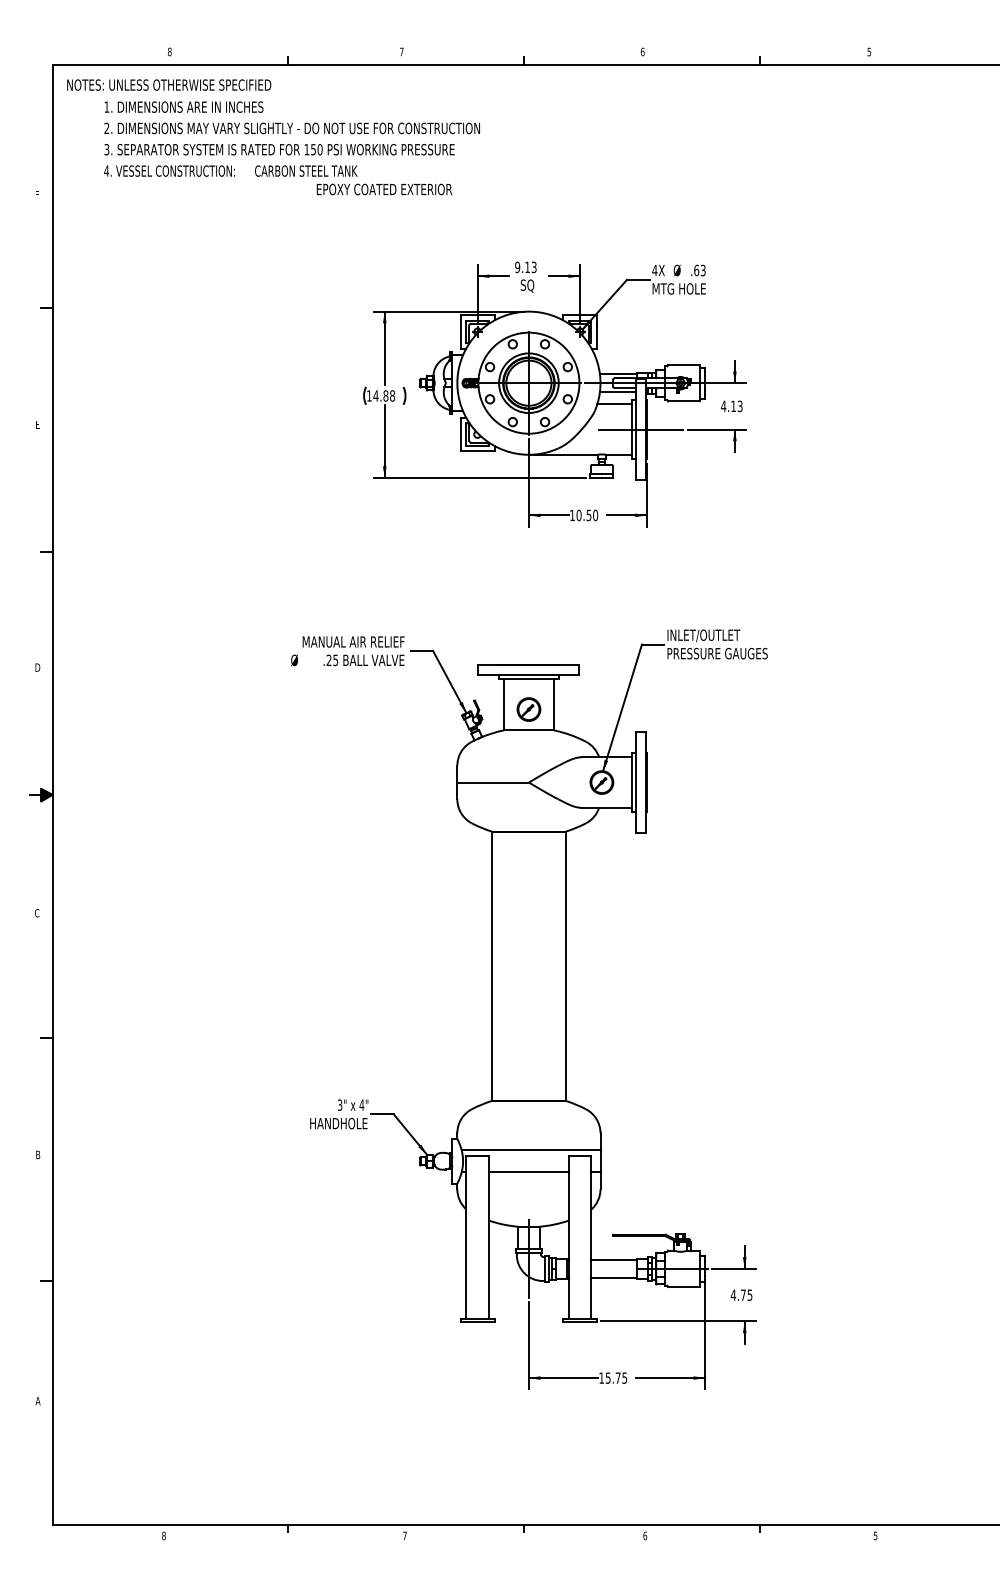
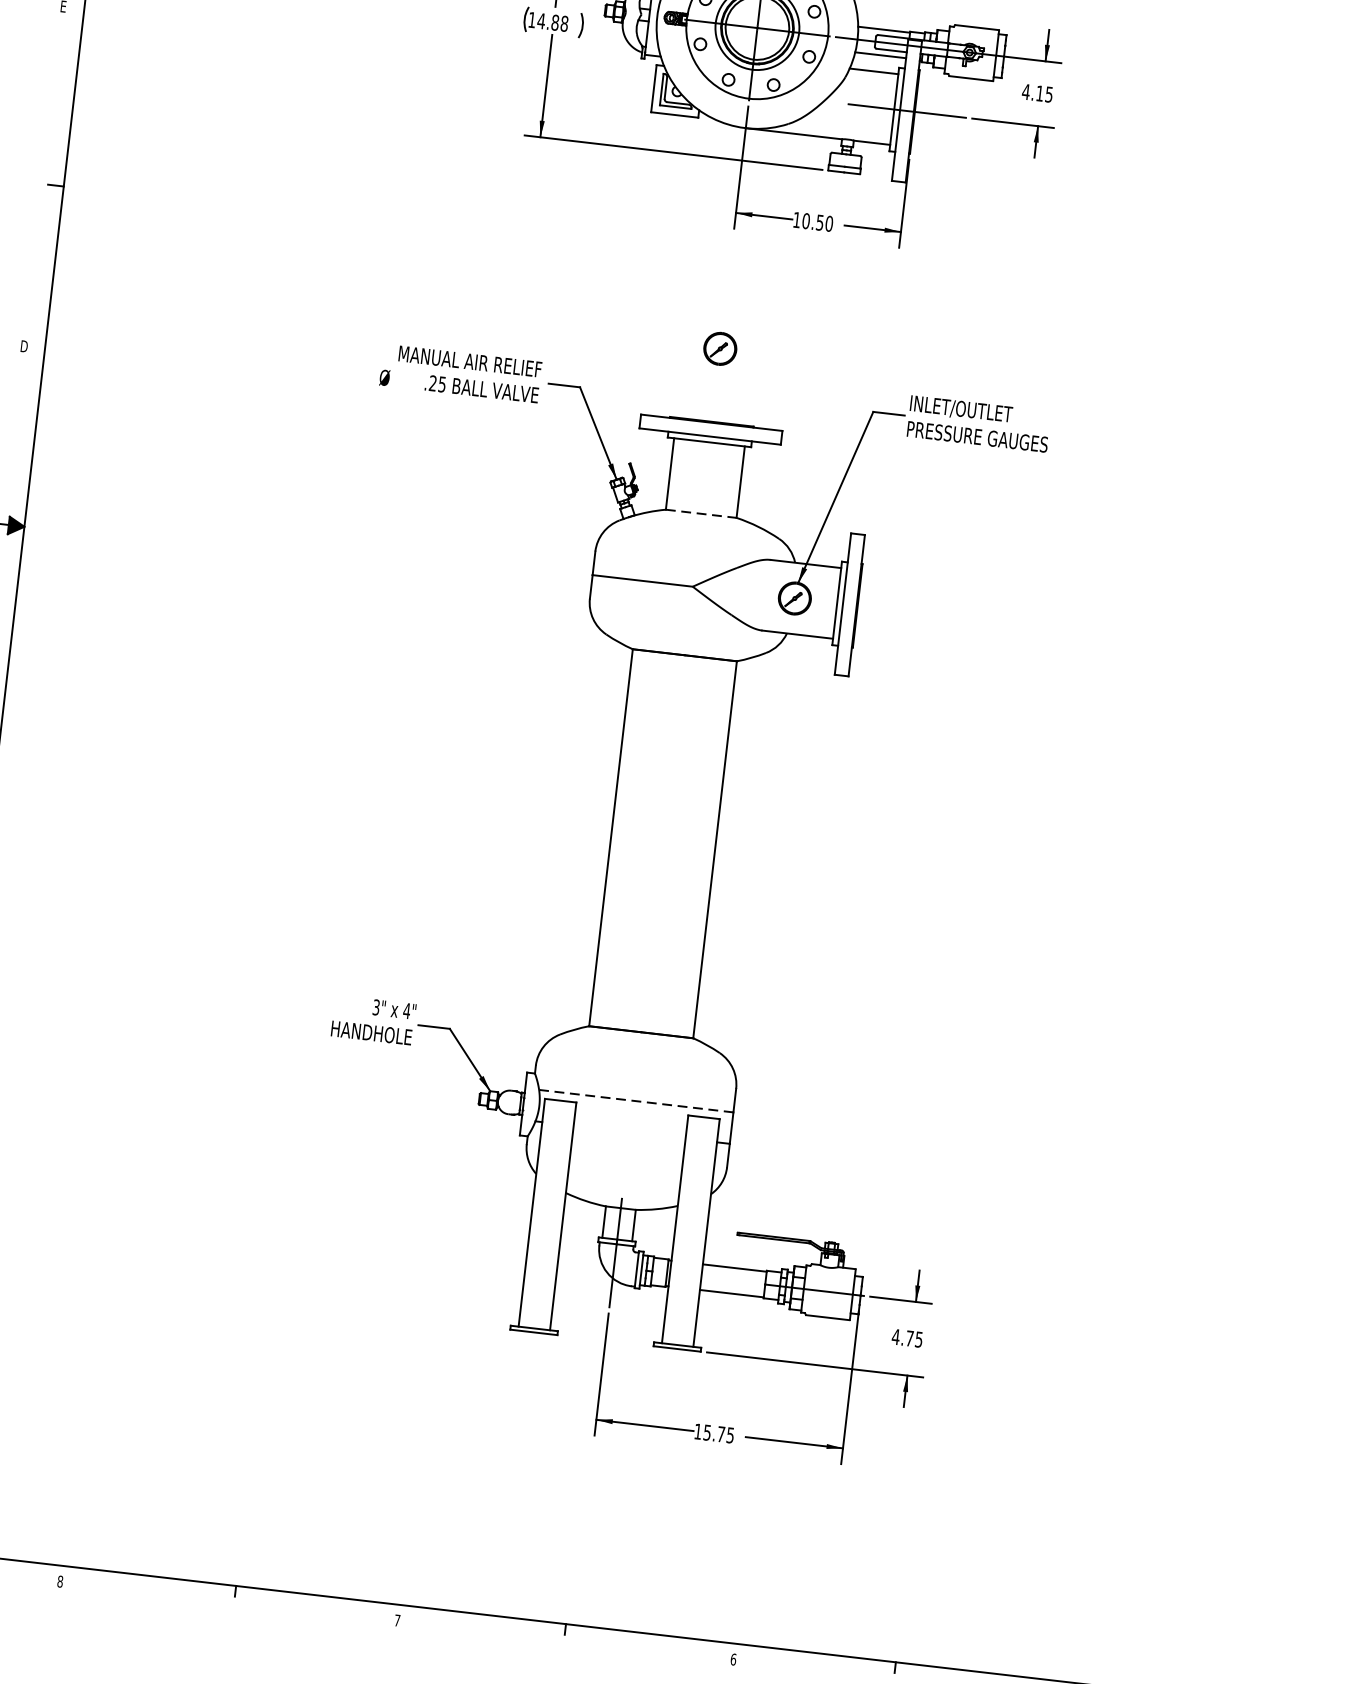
text: (740, 405) -> (1049, 93), 4.13 -> 4.15
part: (528, 709) -> (719, 348), moved
line: (529, 730) -> (702, 513), solid -> dashed
line: (531, 1150) -> (636, 1101), solid -> dashed
line: (528, 1172) -> (629, 1132), removed

